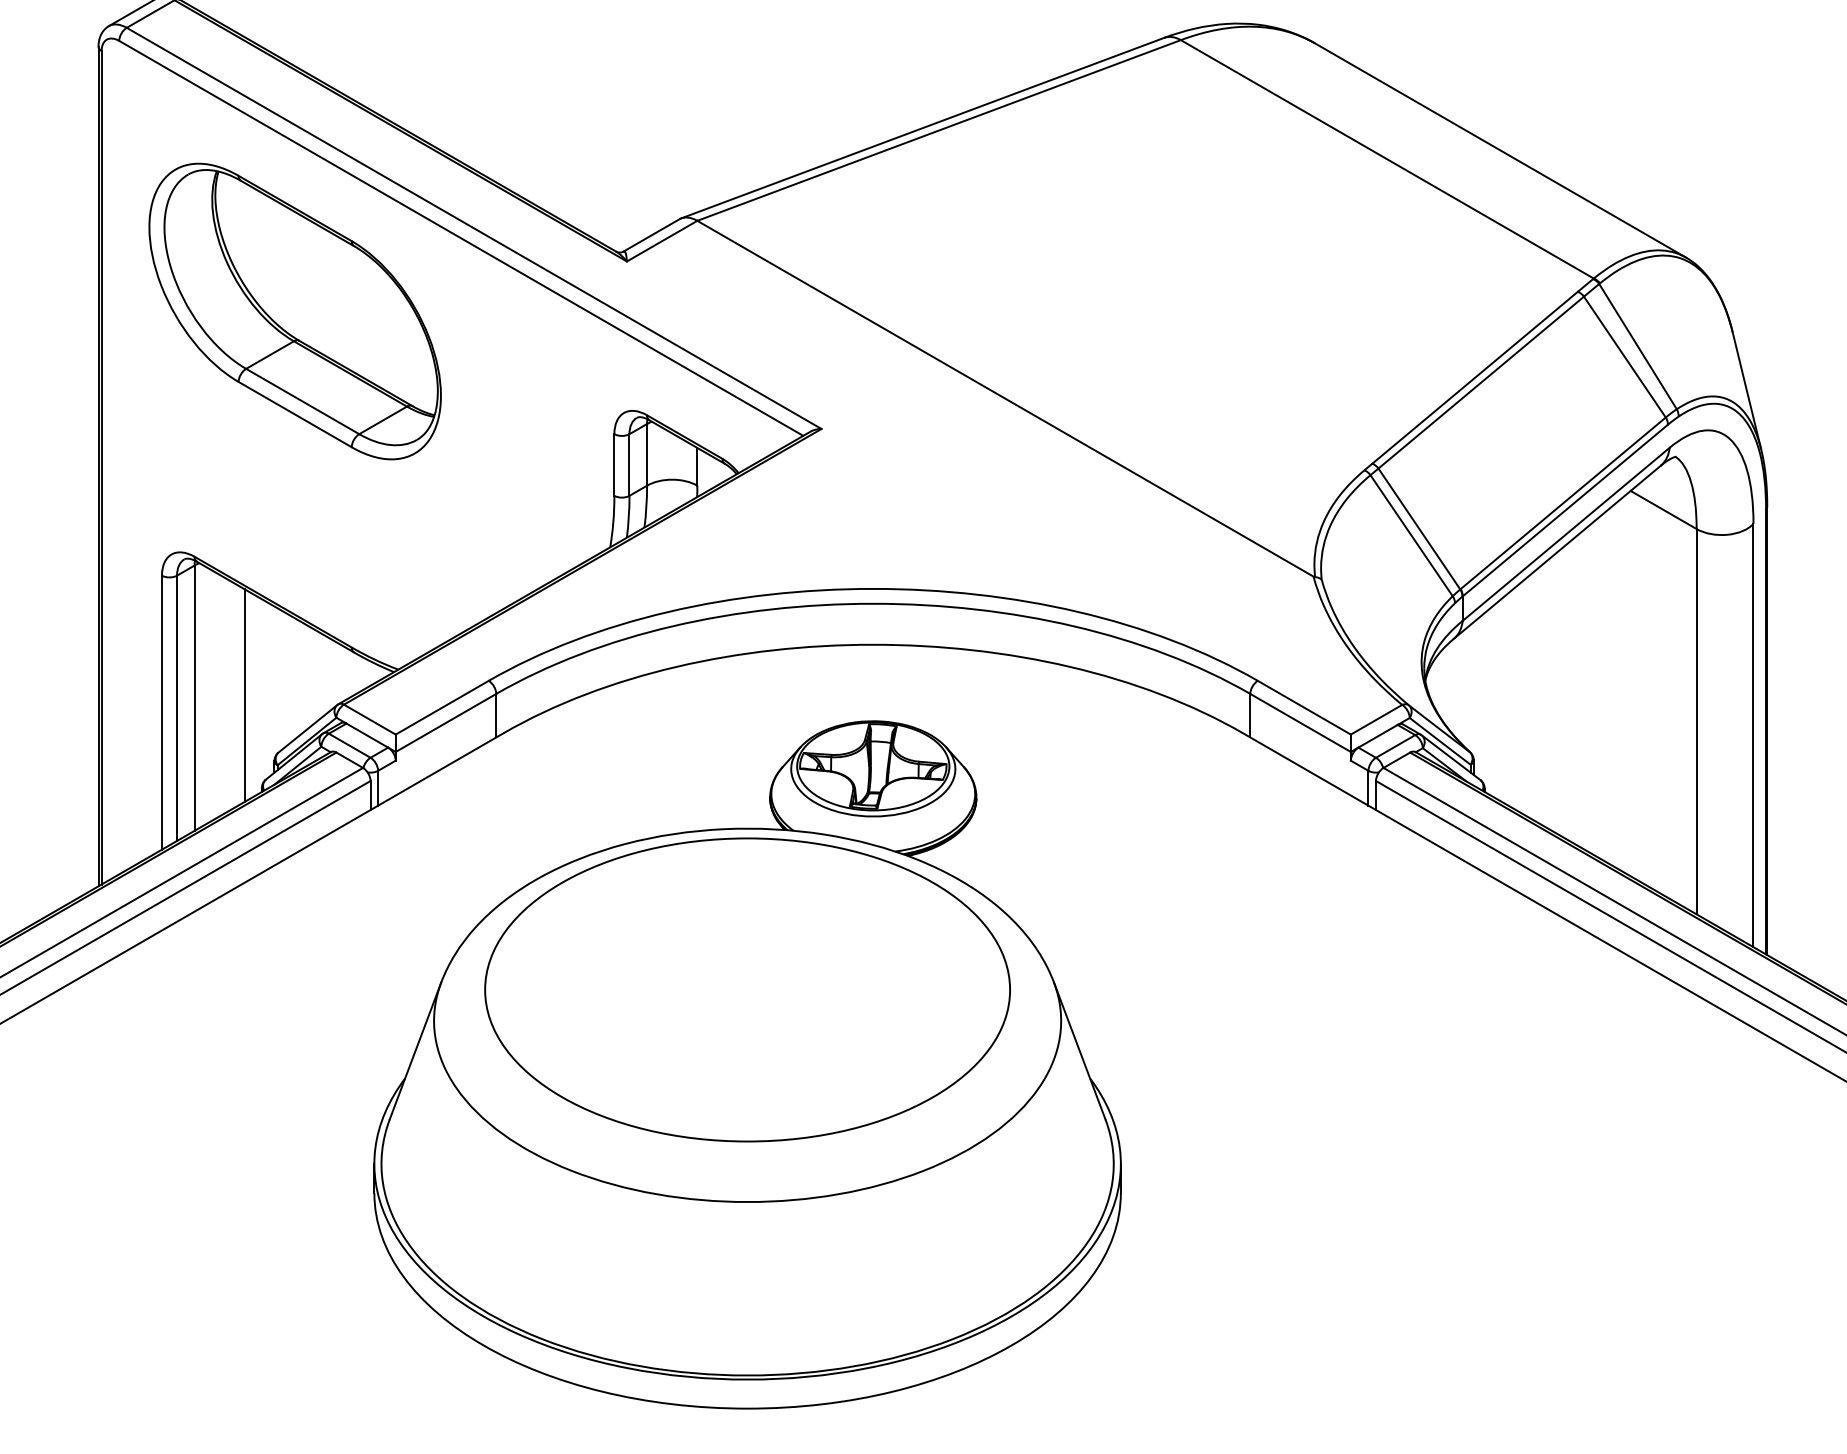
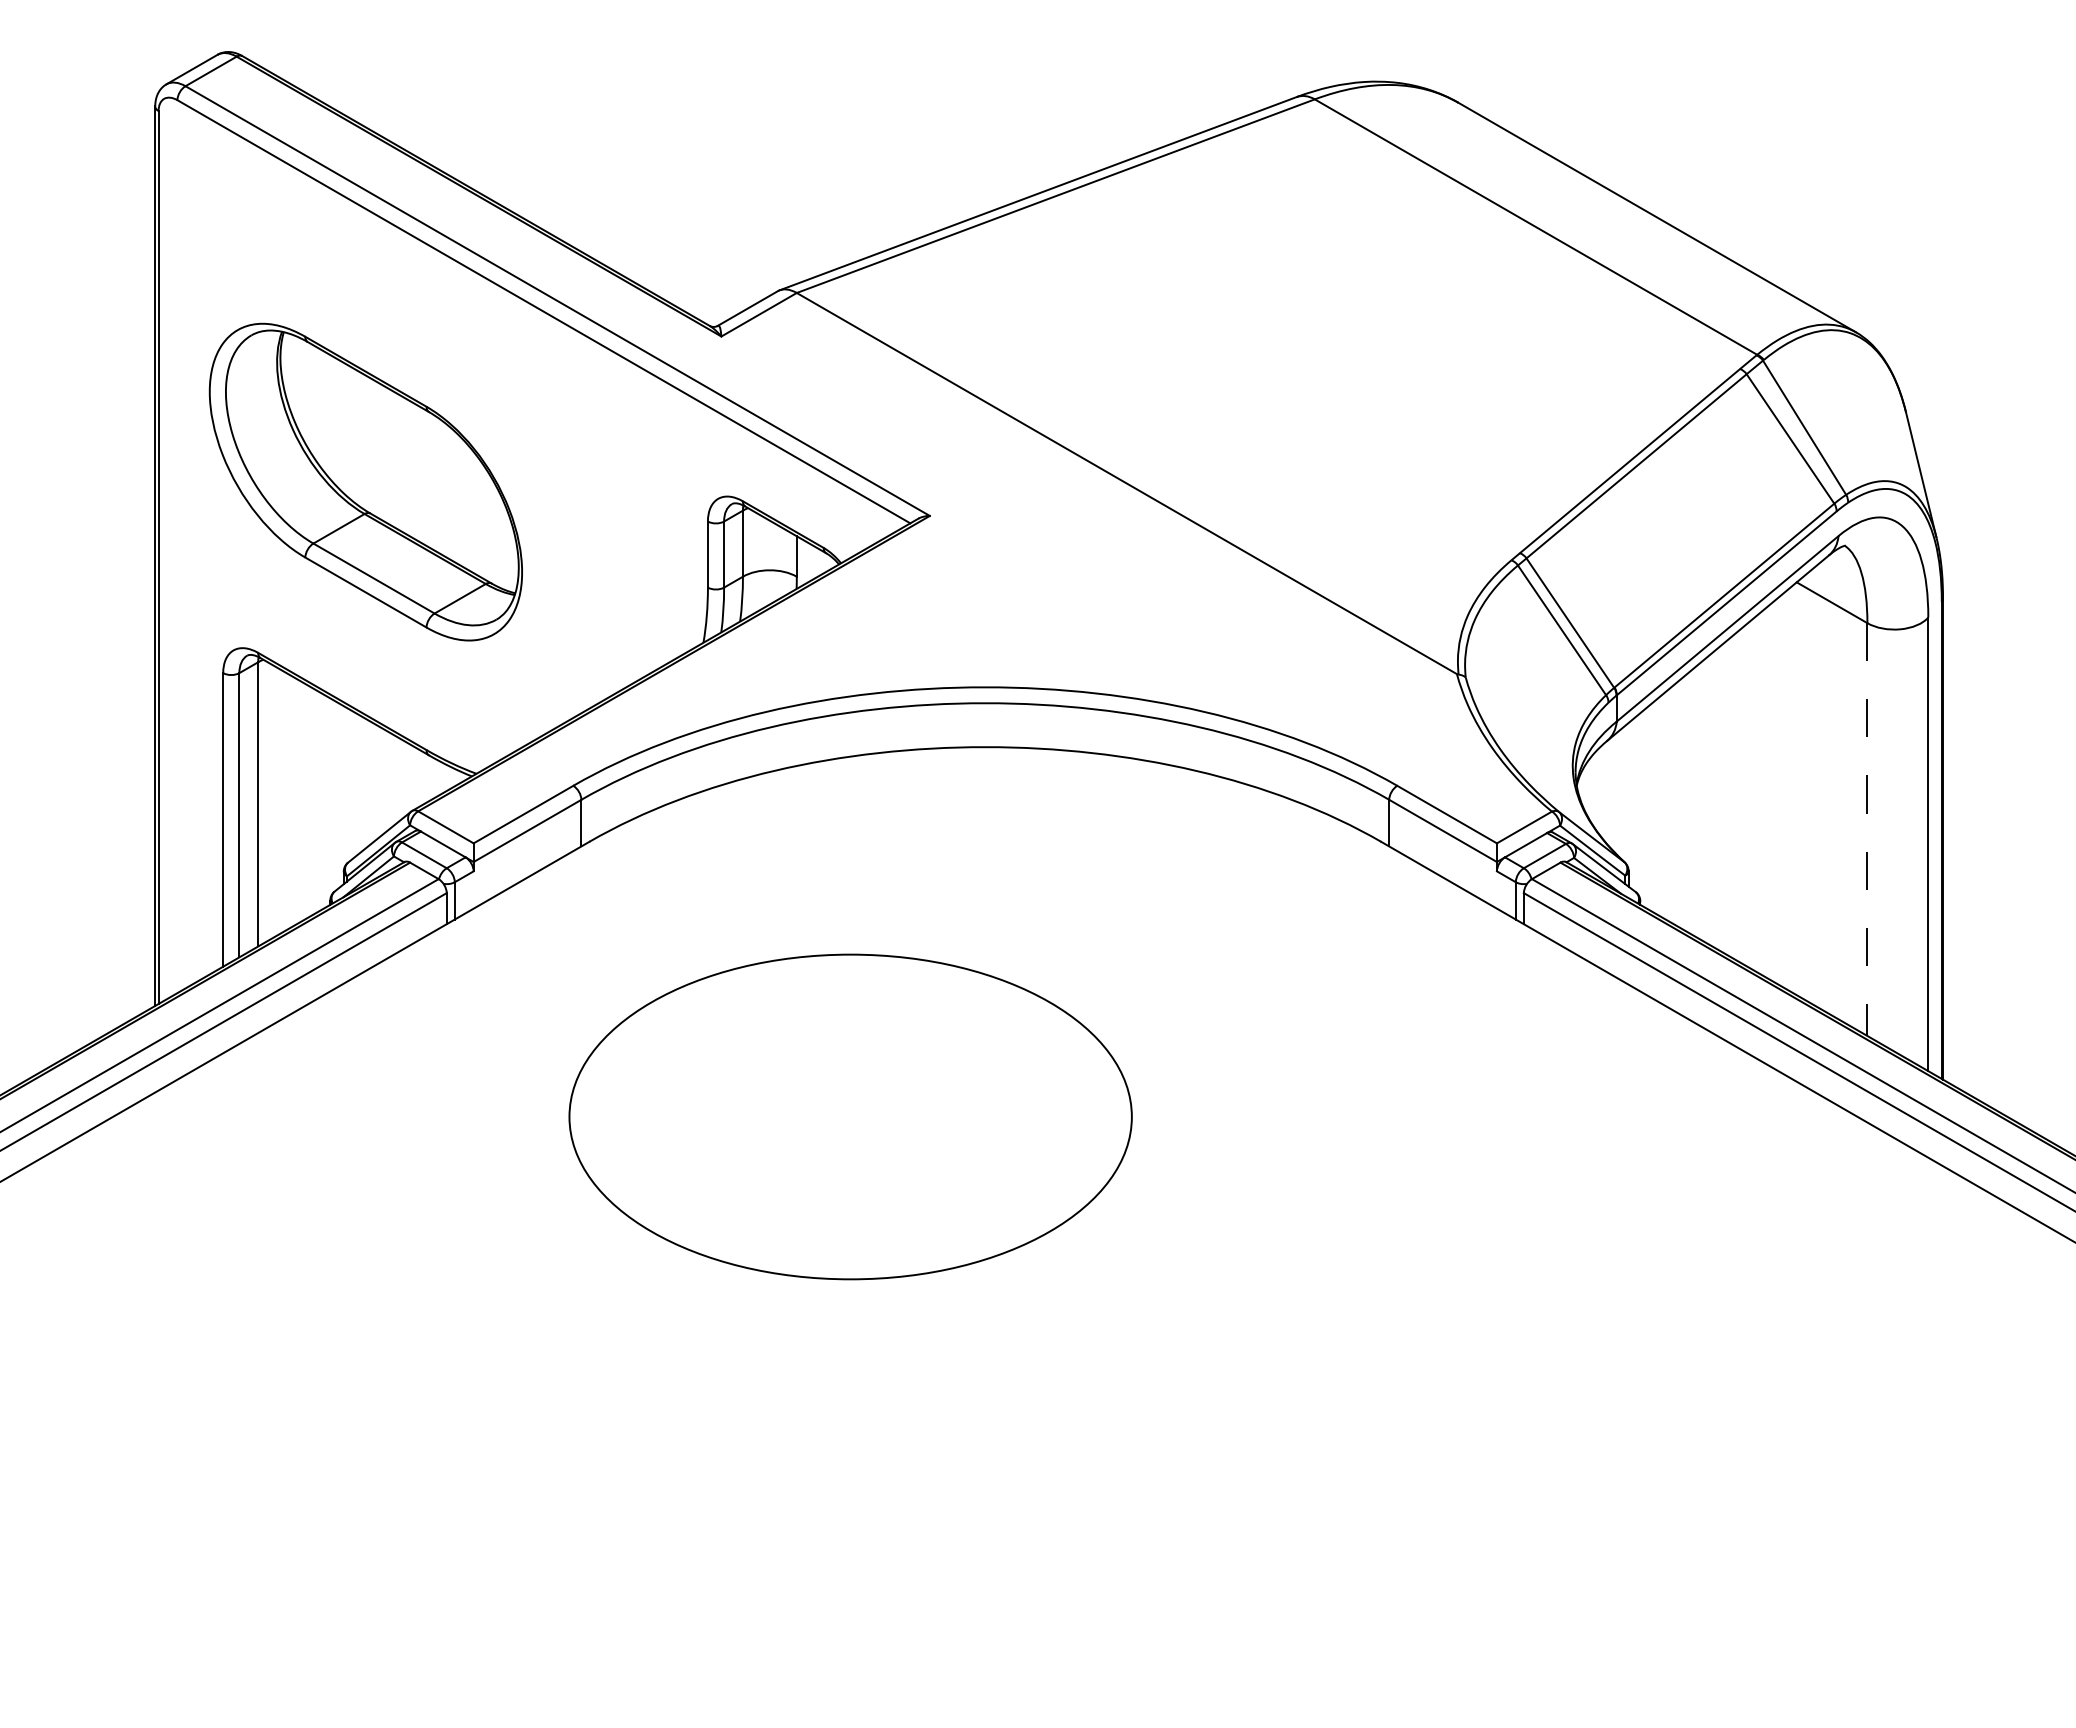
part: (294, 310) -> (365, 481), moved
line: (245, 695) -> (312, 801), removed
line: (1696, 722) -> (1867, 830), solid -> dashed
part: (747, 1065) -> (850, 1197), removed

